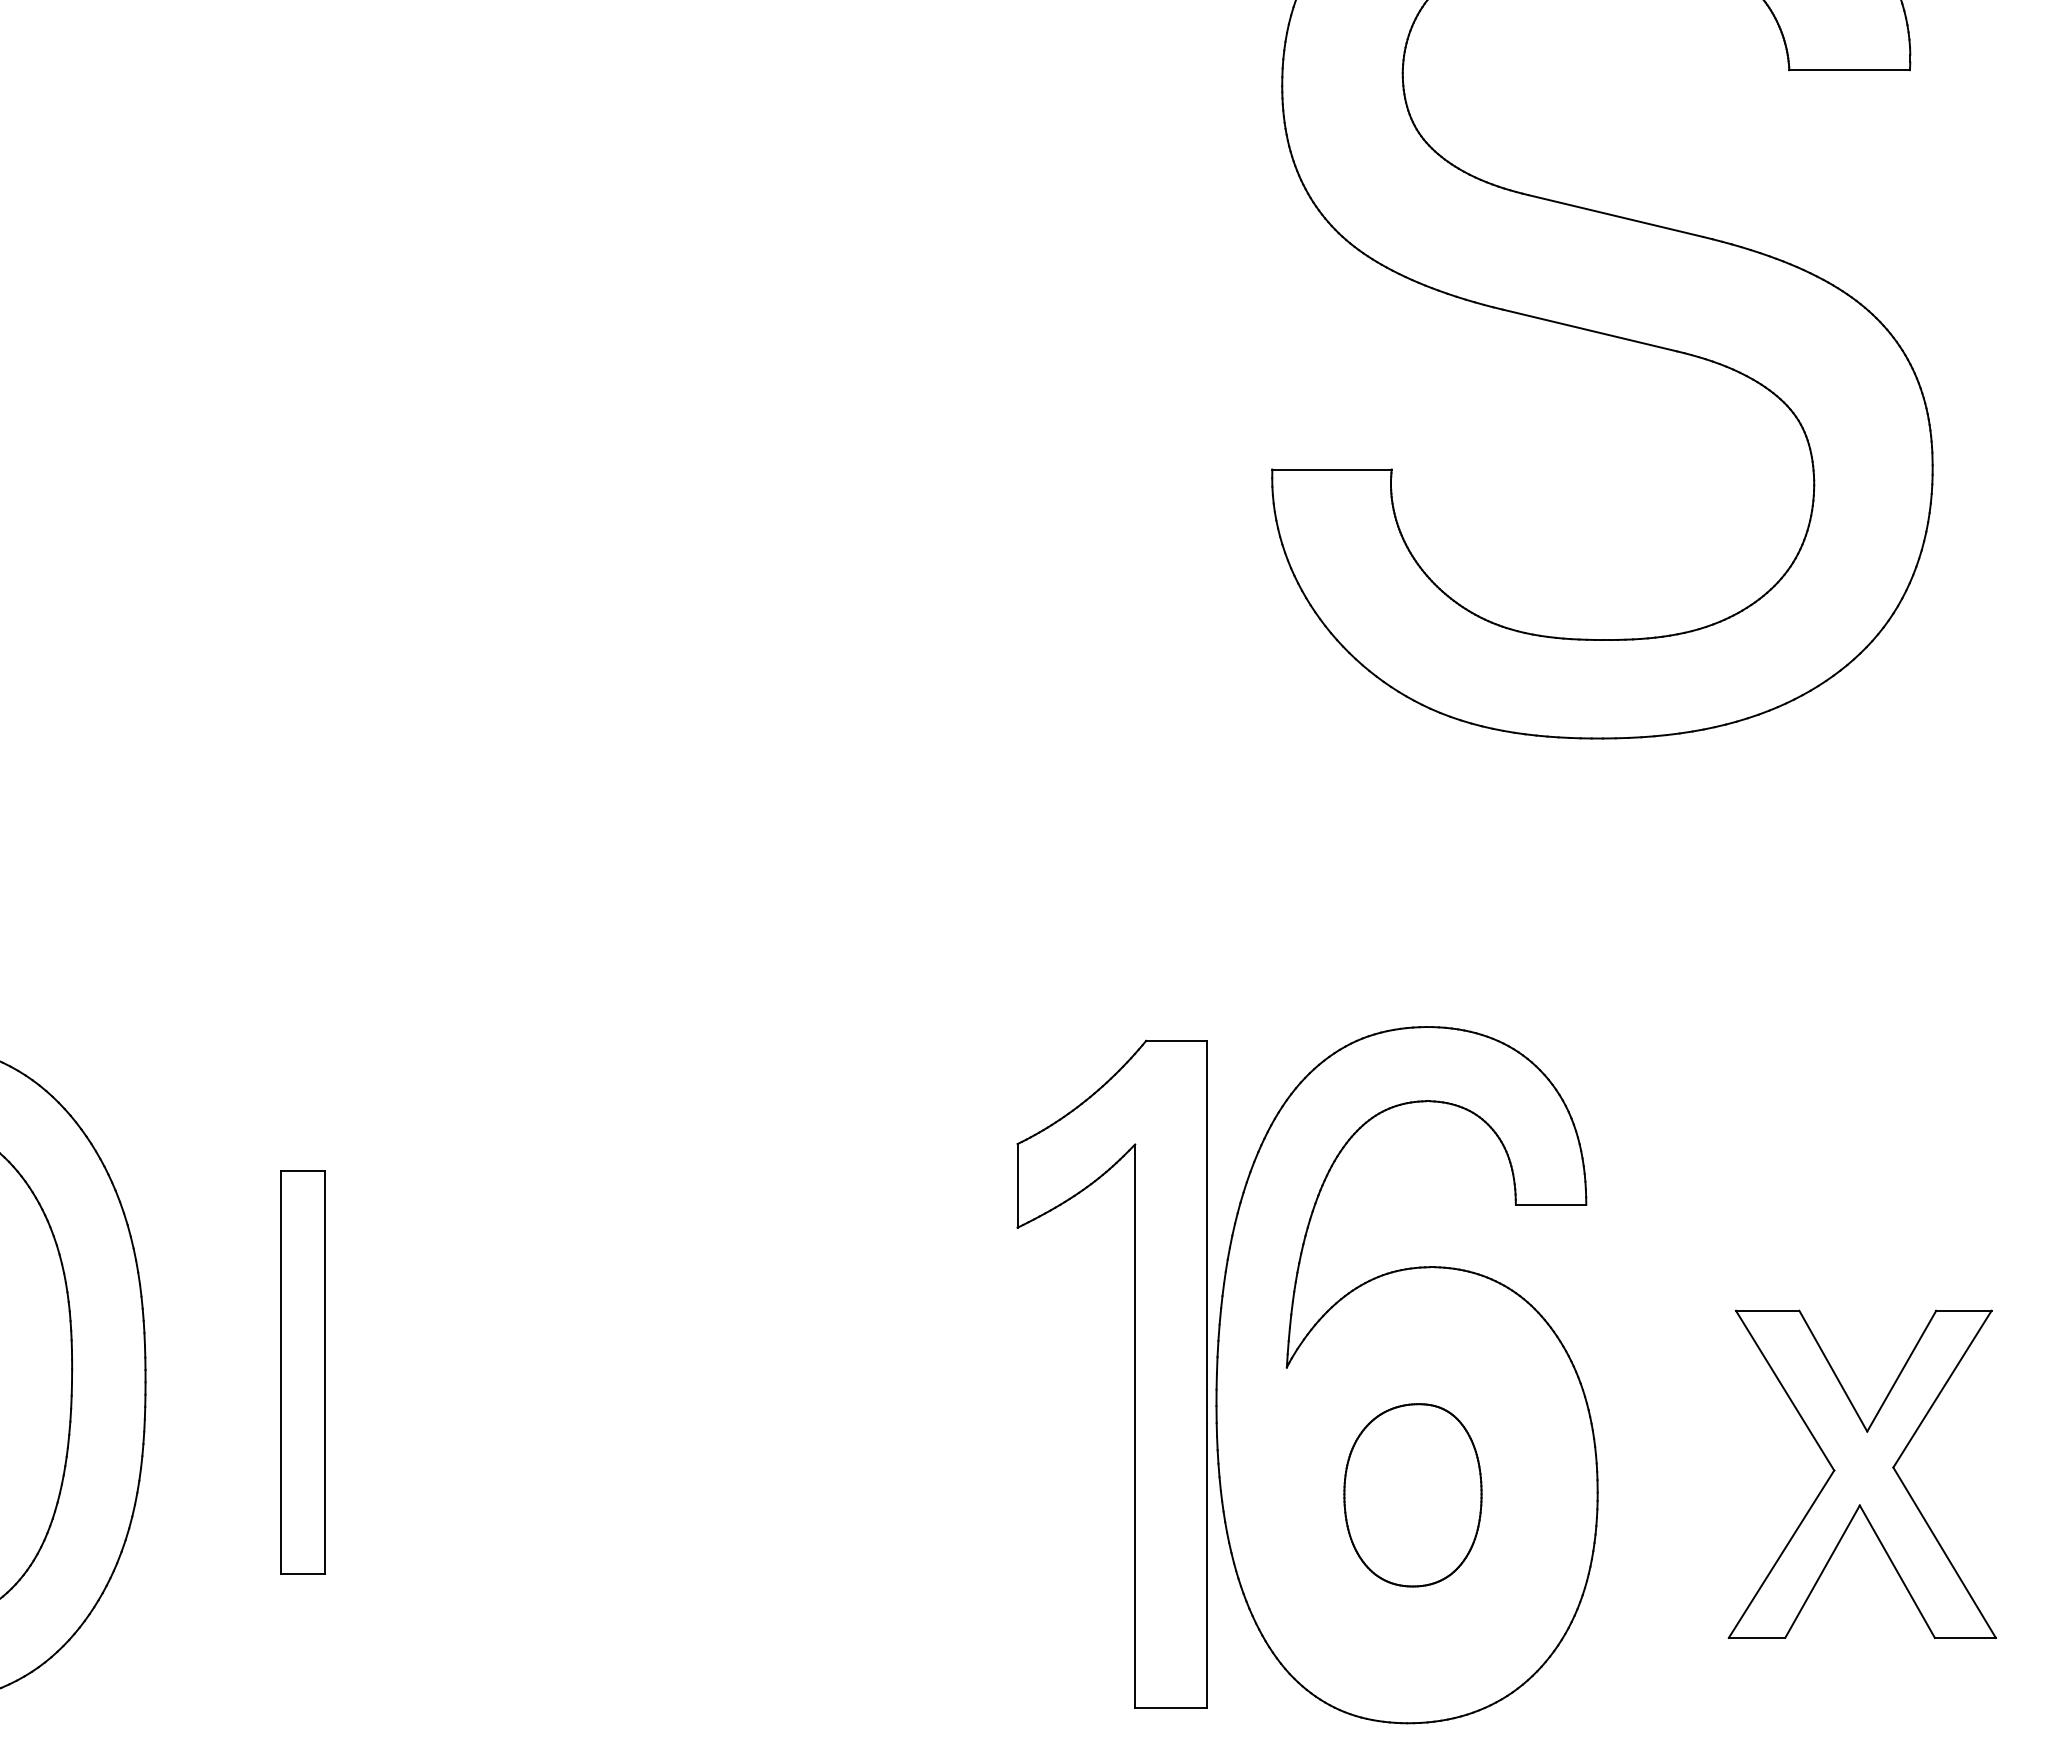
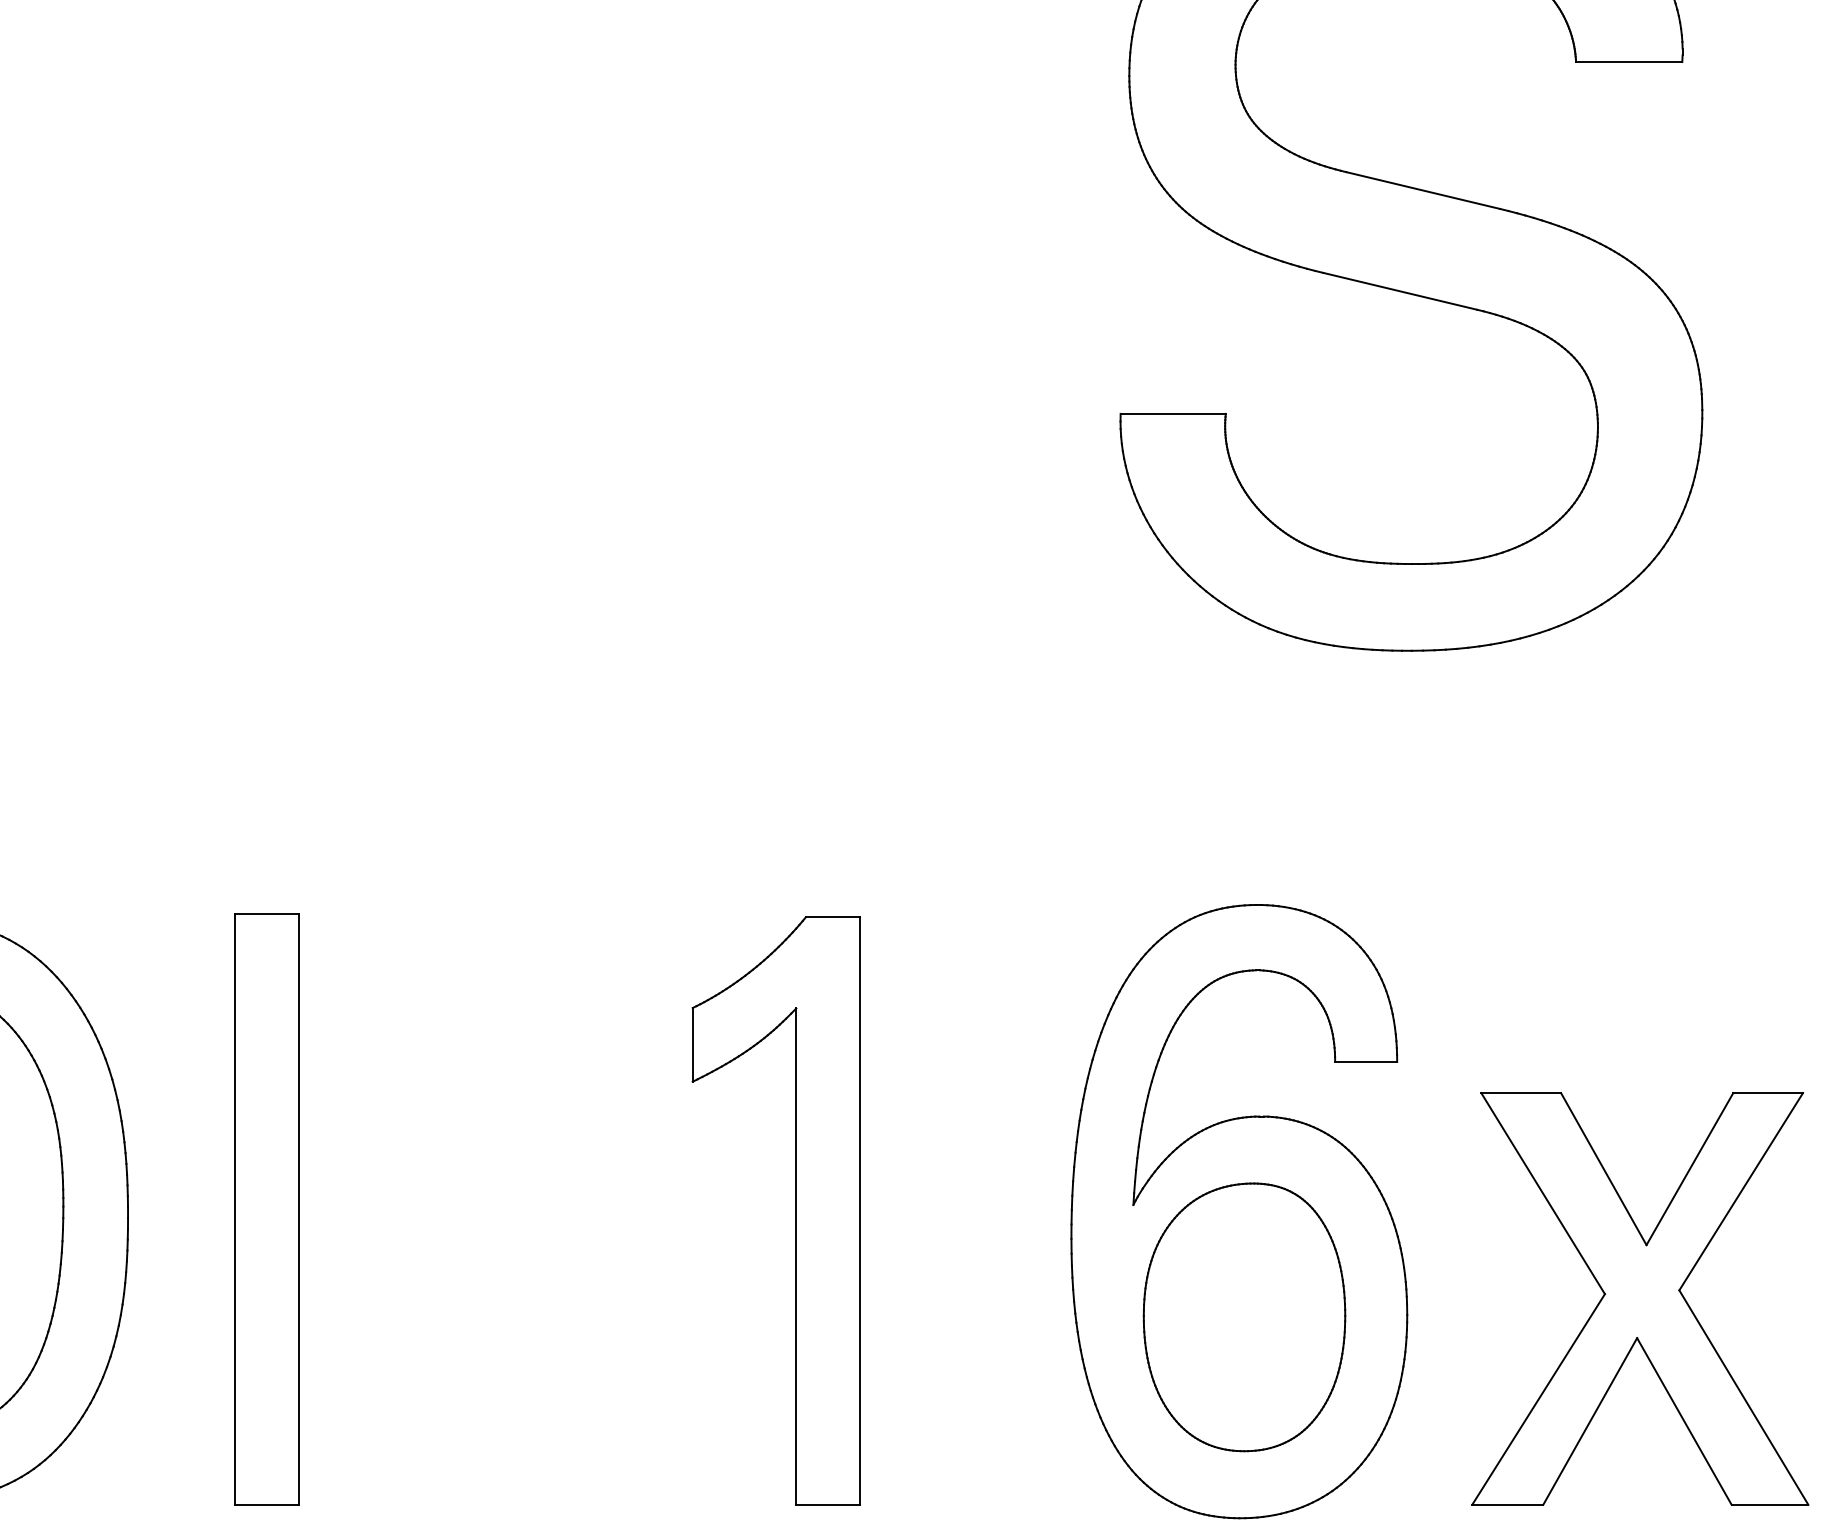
part: (303, 1372) -> (267, 1209), size x1.67
part: (1134, 1373) -> (795, 1210), moved
part: (1862, 1474) -> (1640, 1299), size x1.43
part: (1412, 1495) -> (1244, 1317), size x1.67

